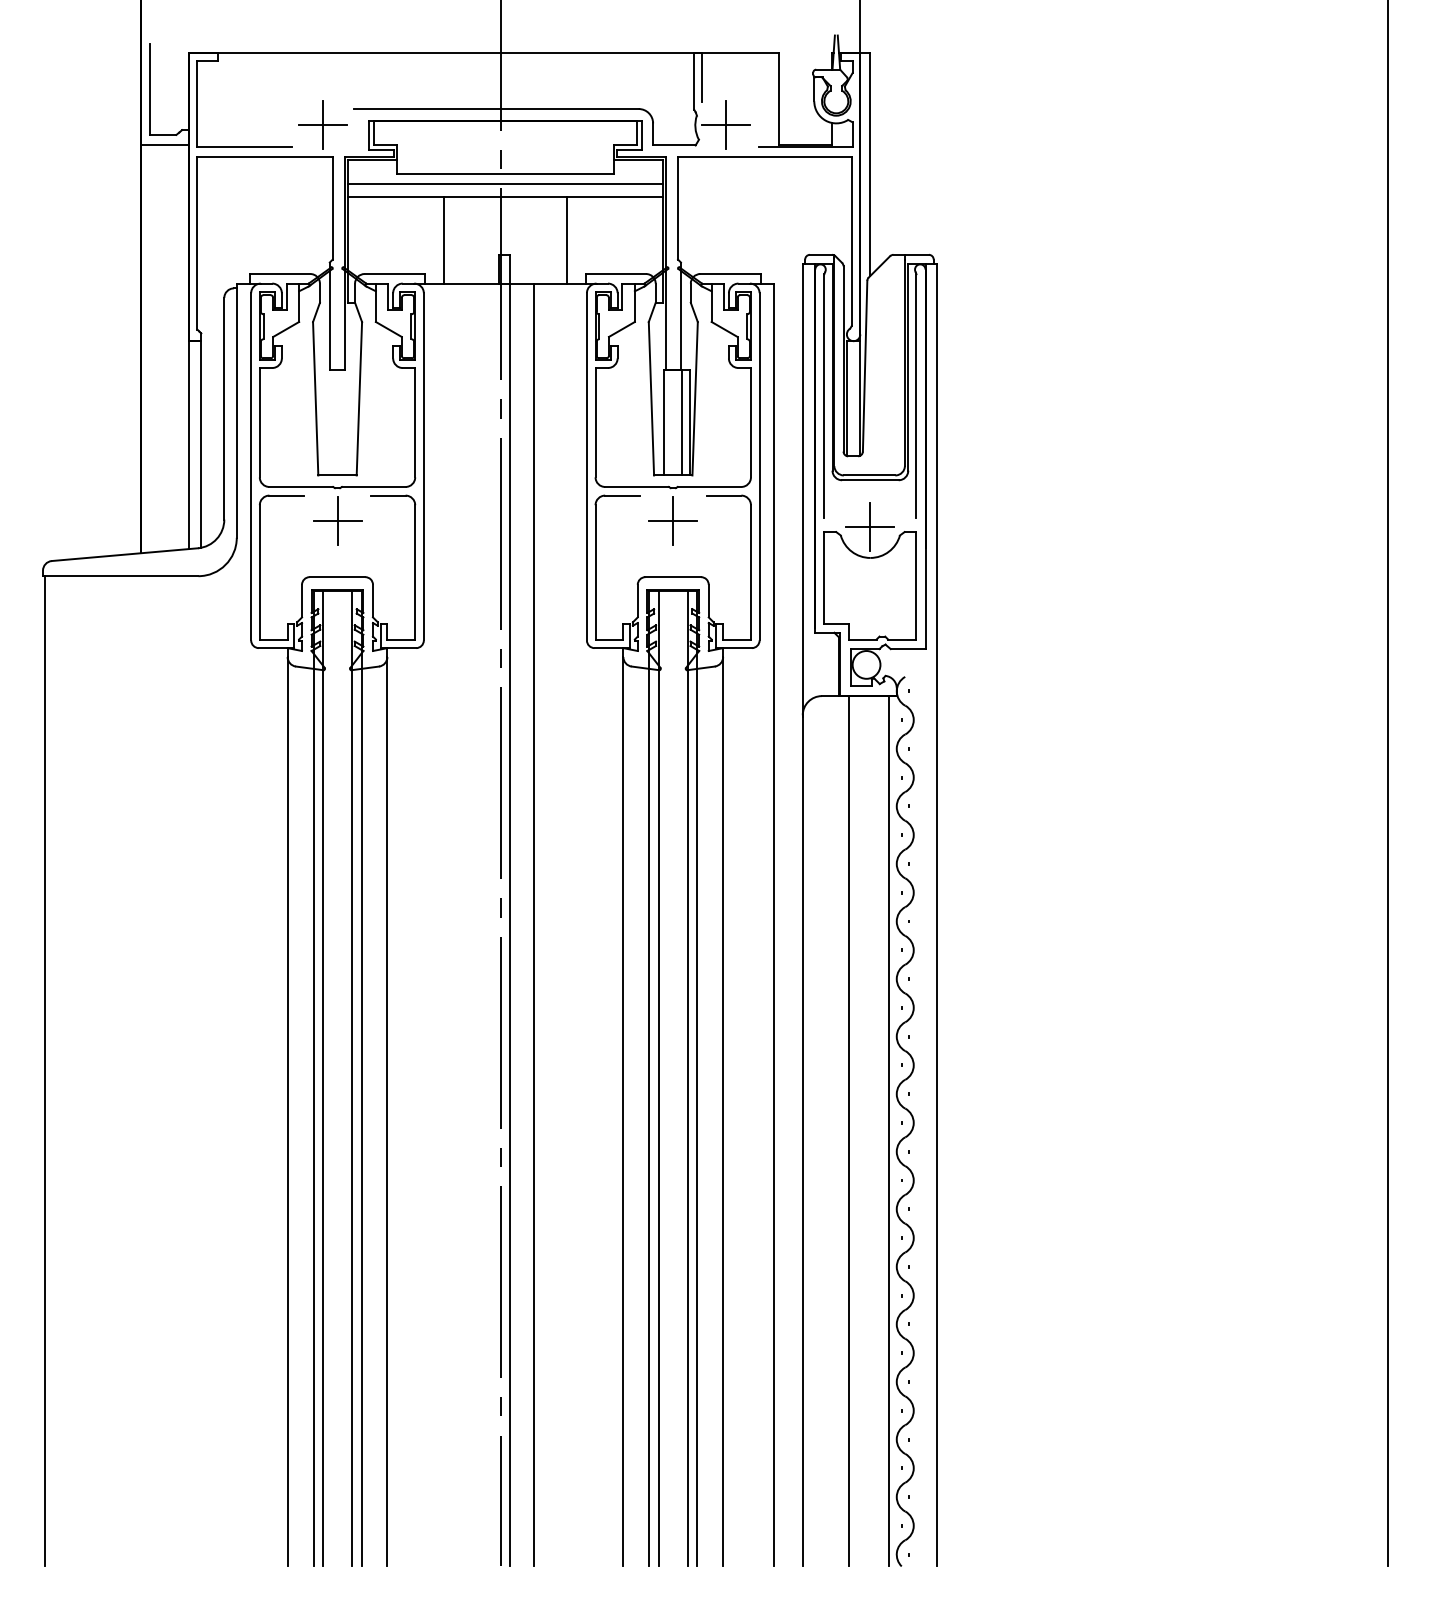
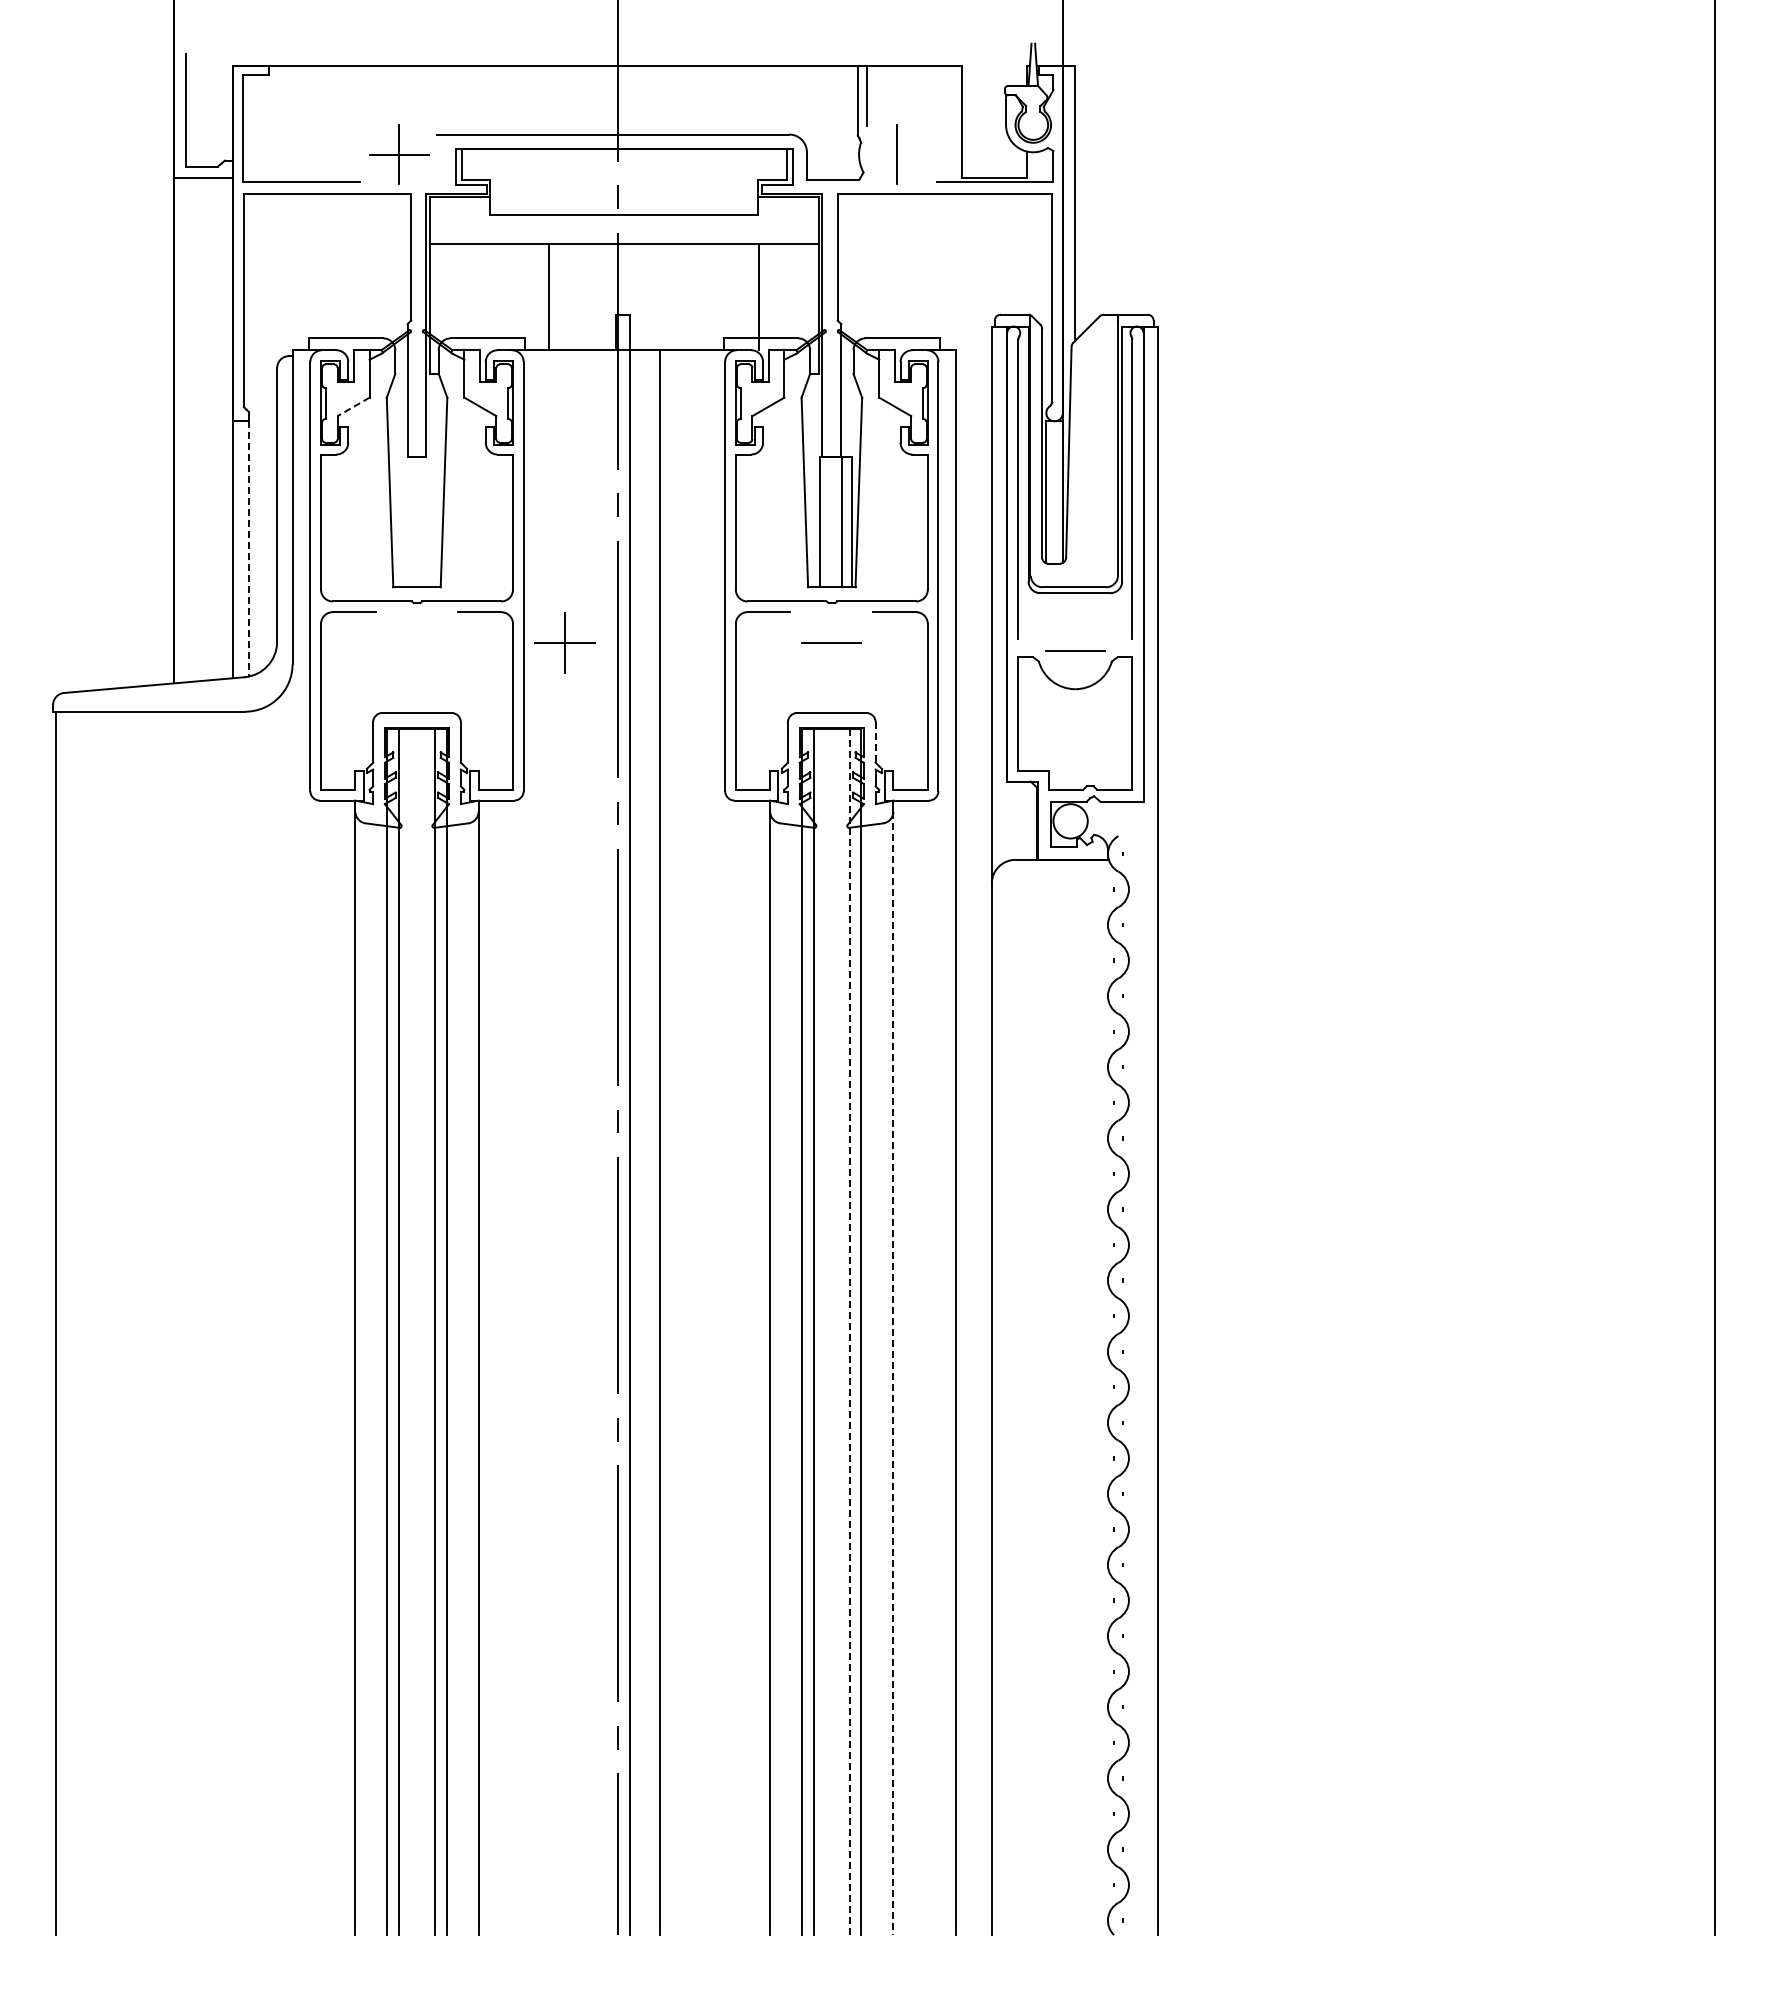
line: (725, 125) -> (896, 154), removed
line: (505, 183) -> (624, 226), removed
line: (566, 240) -> (759, 296), moved
line: (286, 329) -> (353, 407), solid -> dashed
line: (201, 444) -> (248, 549), solid -> dashed
part: (337, 520) -> (564, 642), moved
line: (673, 520) -> (831, 642), removed
line: (870, 526) -> (1075, 650), removed
line: (708, 601) -> (875, 743), solid -> dashed
line: (687, 1078) -> (849, 1332), solid -> dashed
line: (723, 1111) -> (893, 1373), solid -> dashed
line: (848, 1131) -> (1048, 1397), removed
line: (889, 1131) -> (1098, 1397), removed

